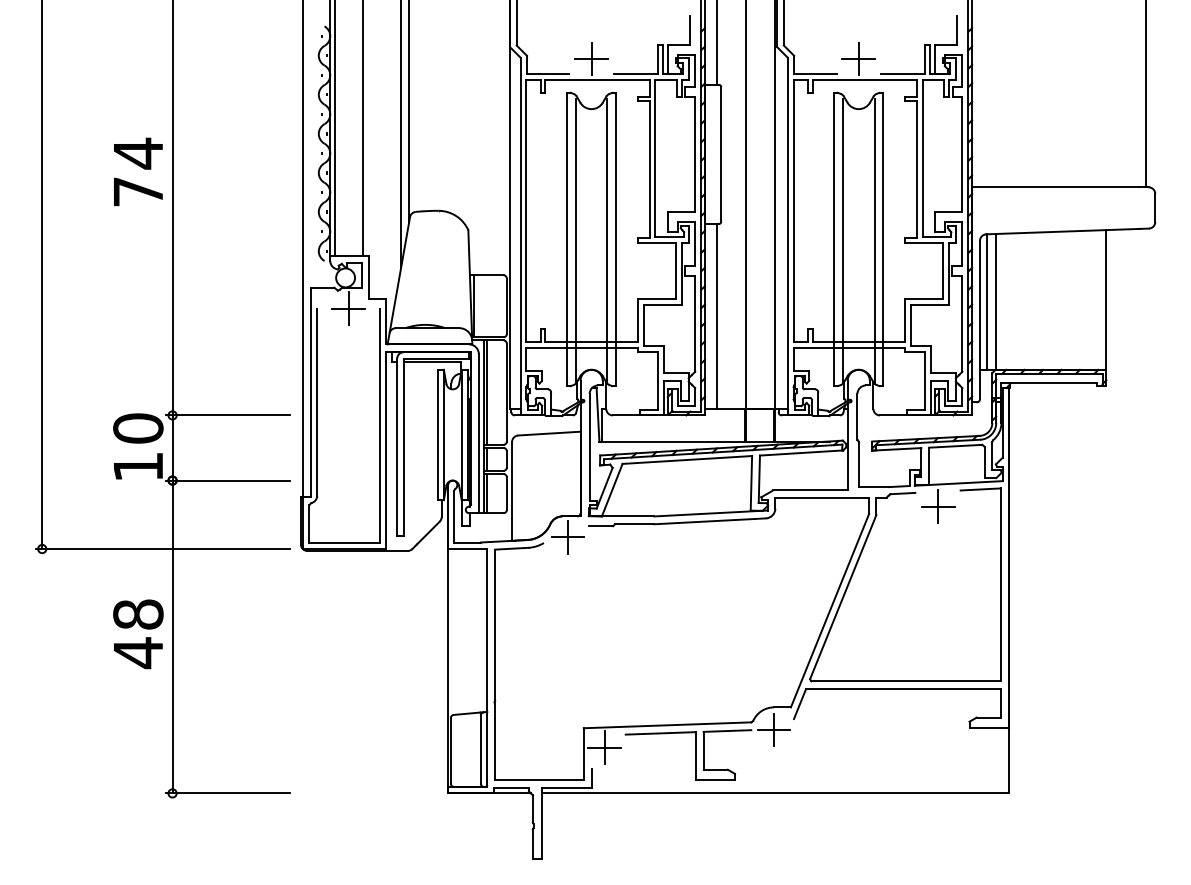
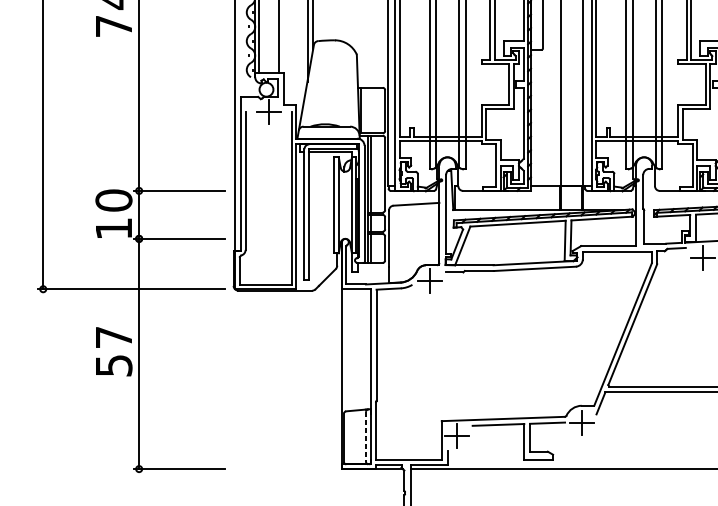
line: (716, 315) -> (539, 117), removed
text: (138, 634) -> (114, 352), 48 -> 57
line: (480, 750) -> (365, 437), solid -> dashed

